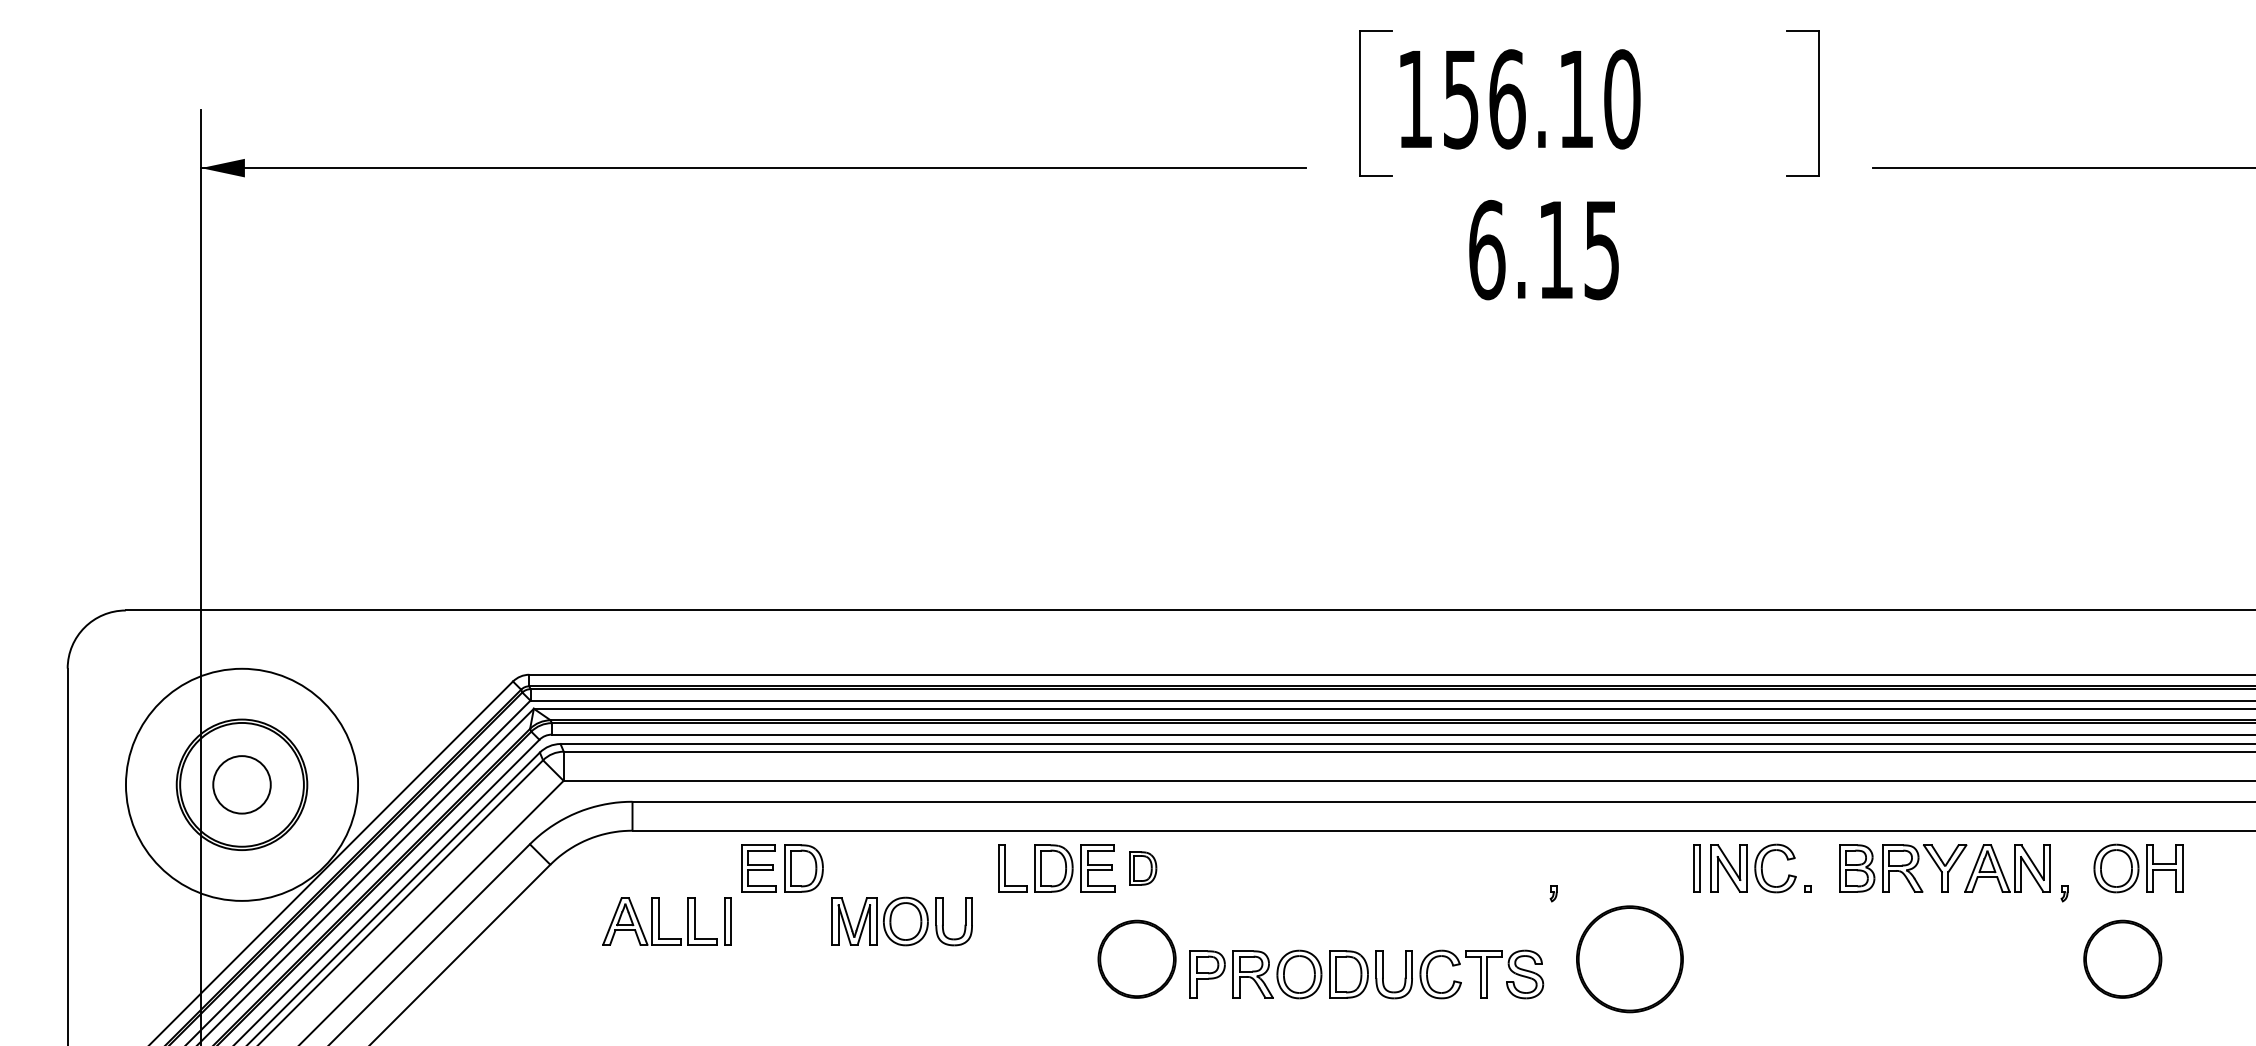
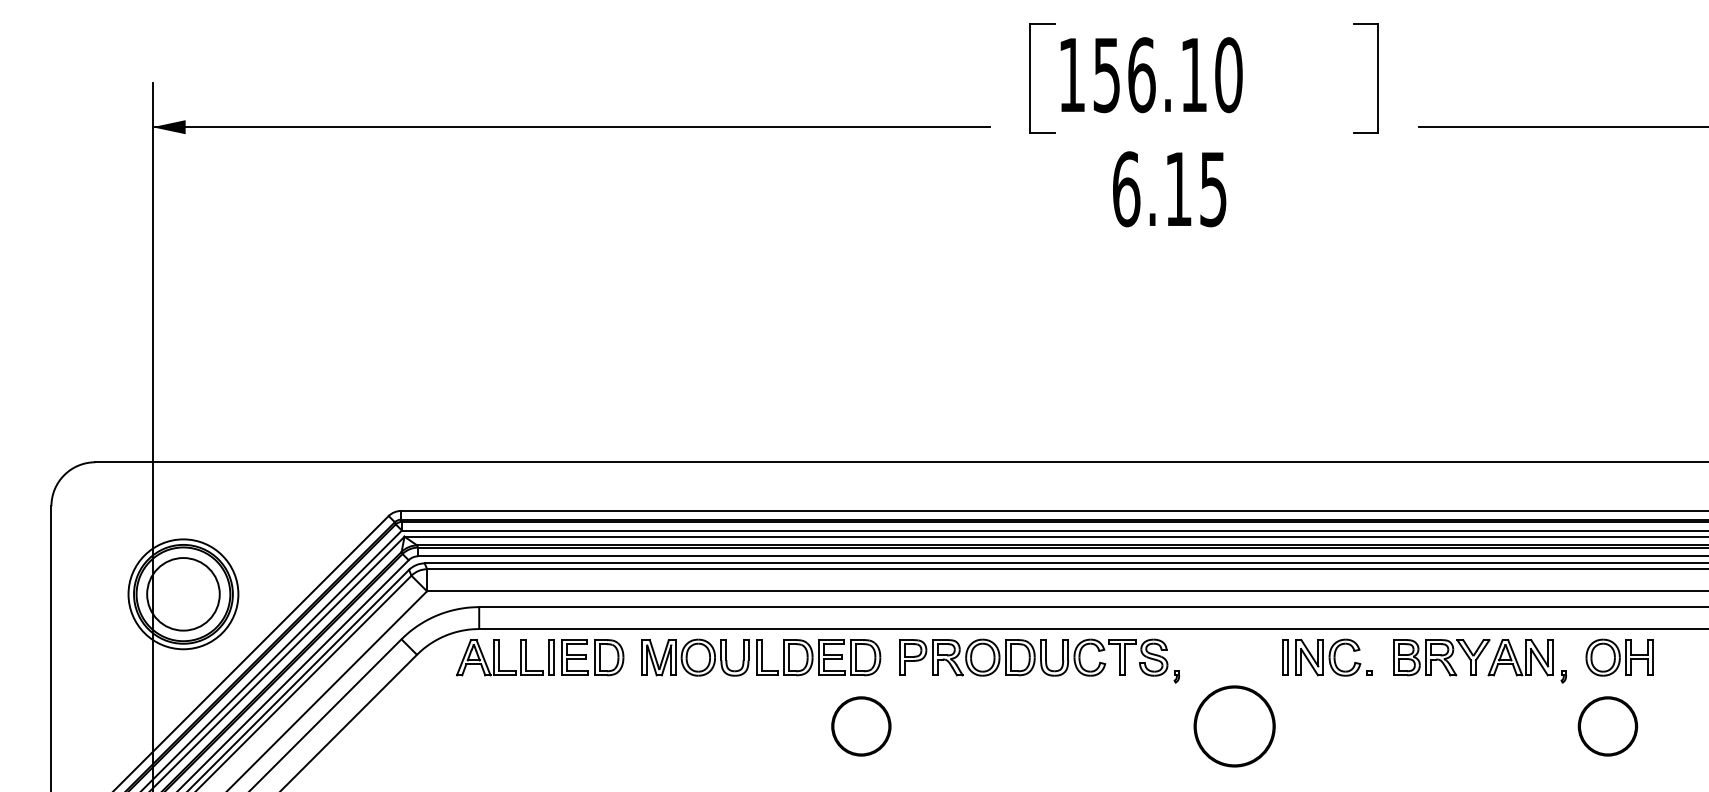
circle: (241, 784) -> (183, 594), size x0.62
circle: (241, 784) -> (183, 594), size x1.67
part: (1142, 868) -> (865, 657), size x1.43
part: (659, 921) -> (499, 657), moved
part: (901, 921) -> (695, 657), moved
part: (1366, 974) -> (1033, 657), moved

